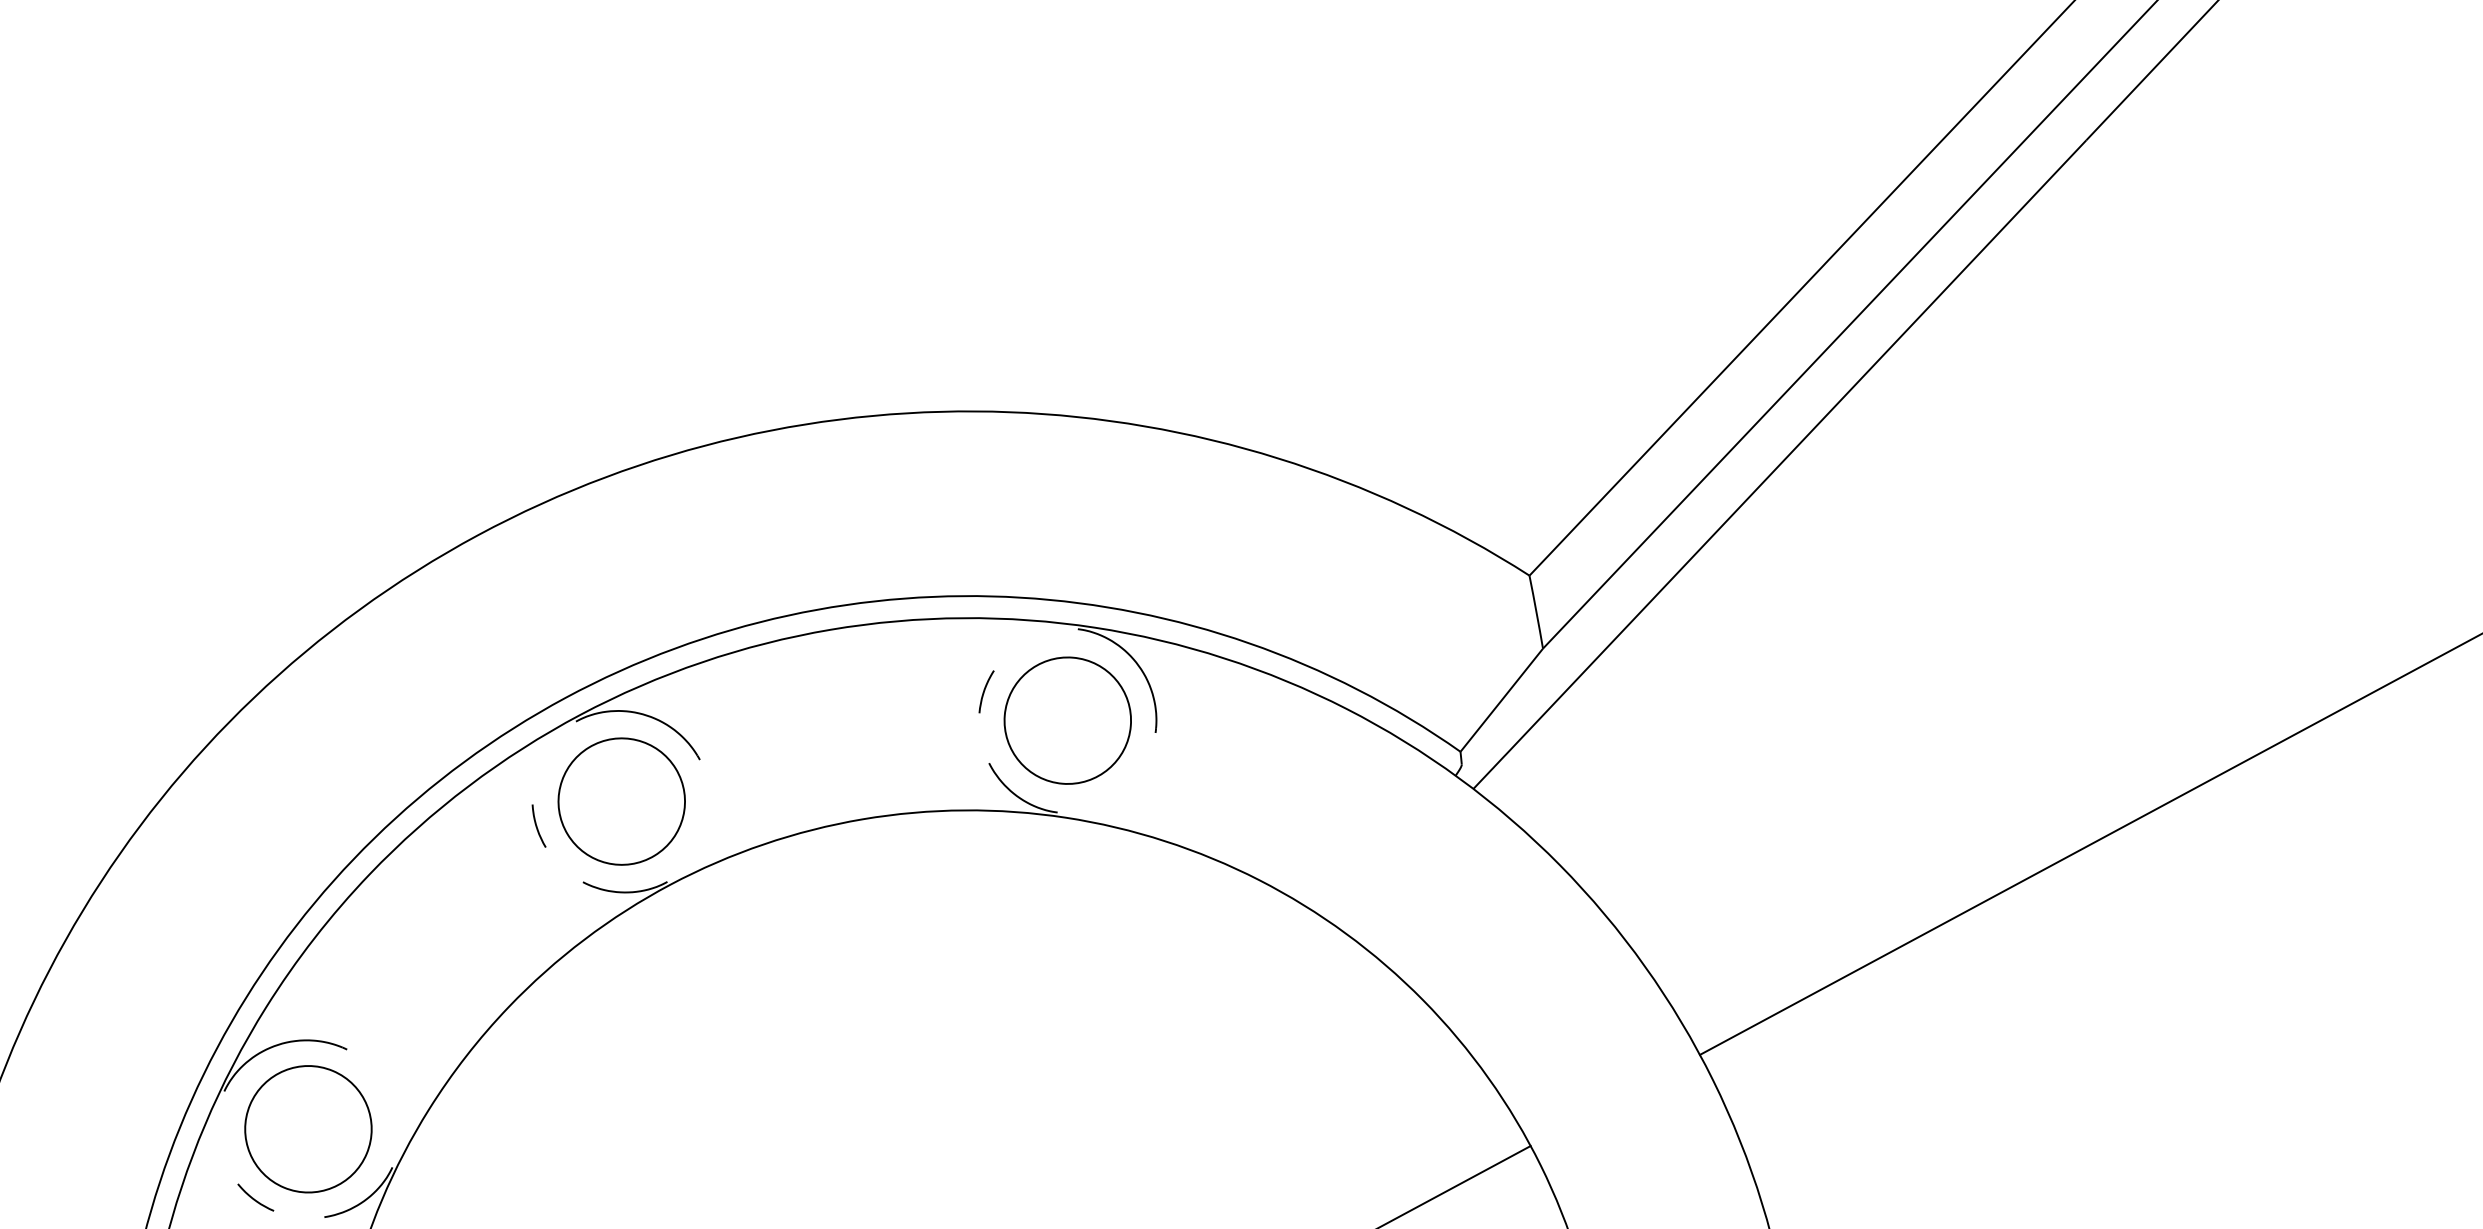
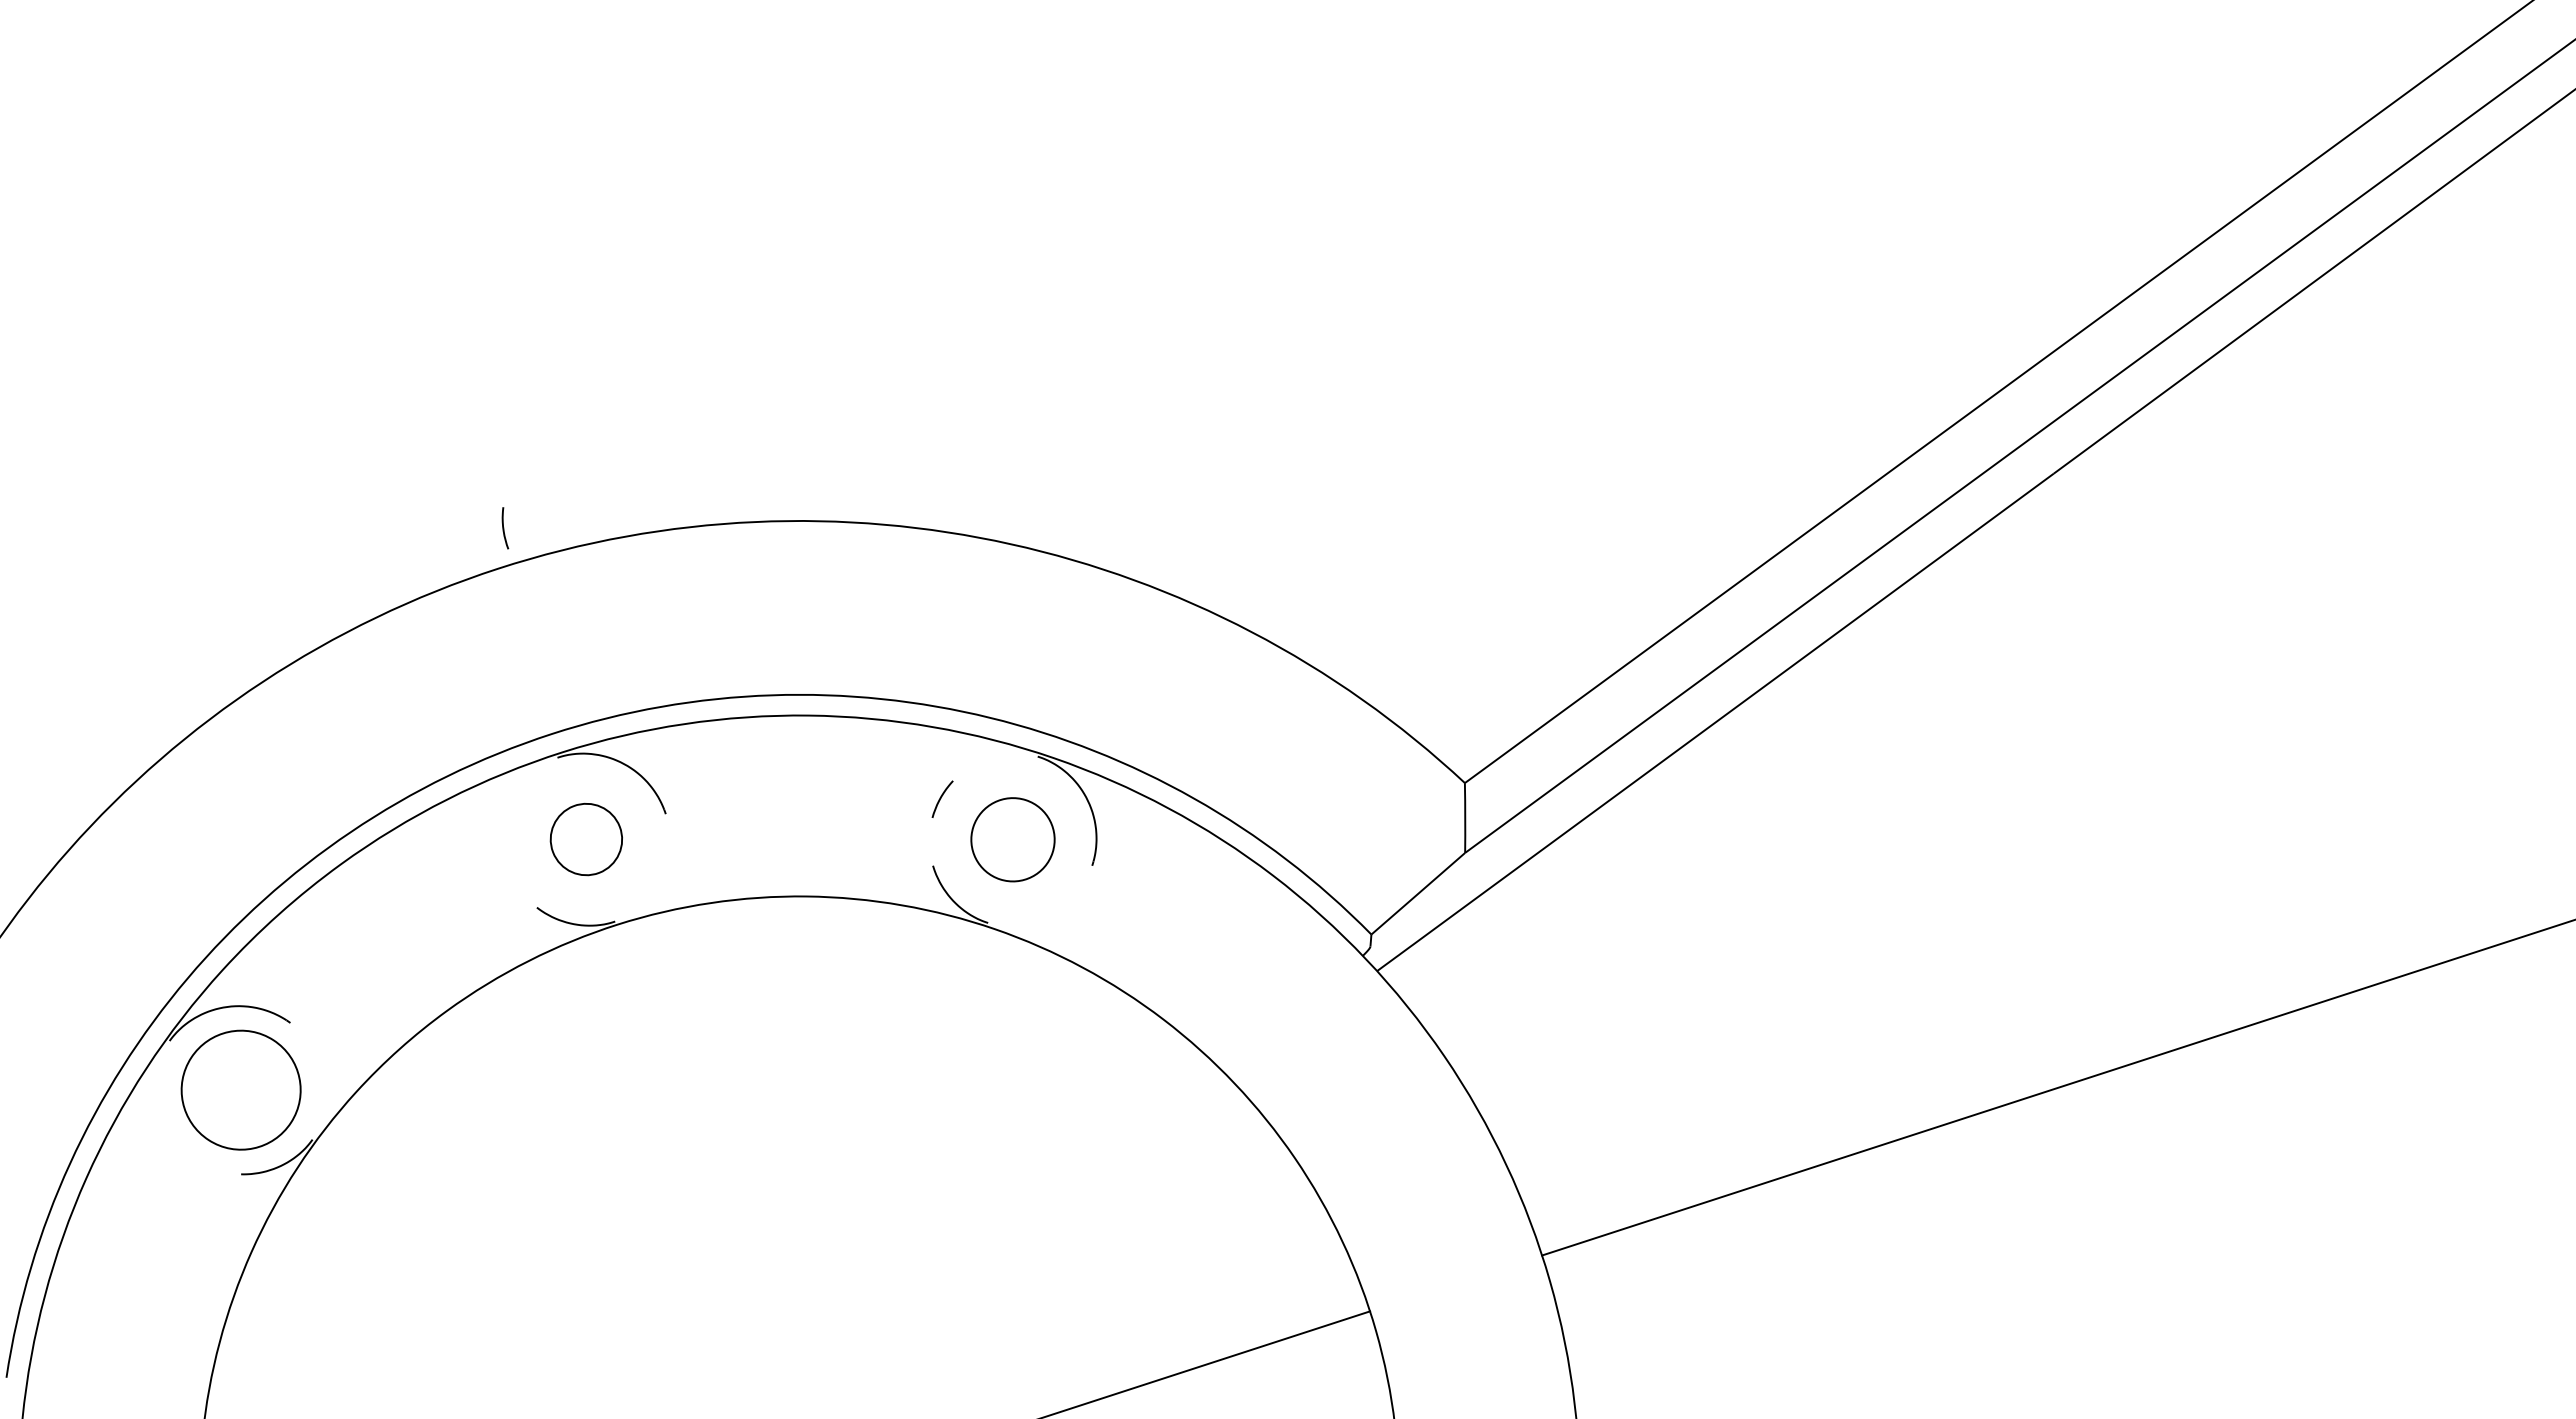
part: (1067, 720) -> (1012, 839), size x0.7
part: (621, 801) -> (586, 839), size x0.6
curve: (537, 826) -> (504, 528), moved
curve: (254, 1198) -> (179, 1145), removed

